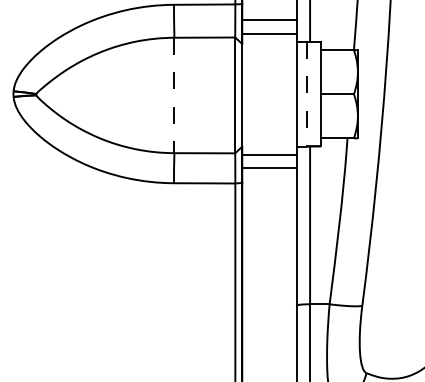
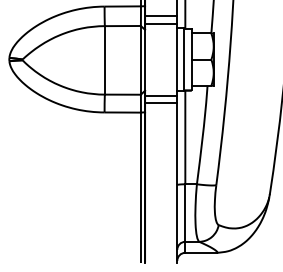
line: (173, 95) -> (104, 60), dashed -> solid
line: (307, 95) -> (183, 60), dashed -> solid

